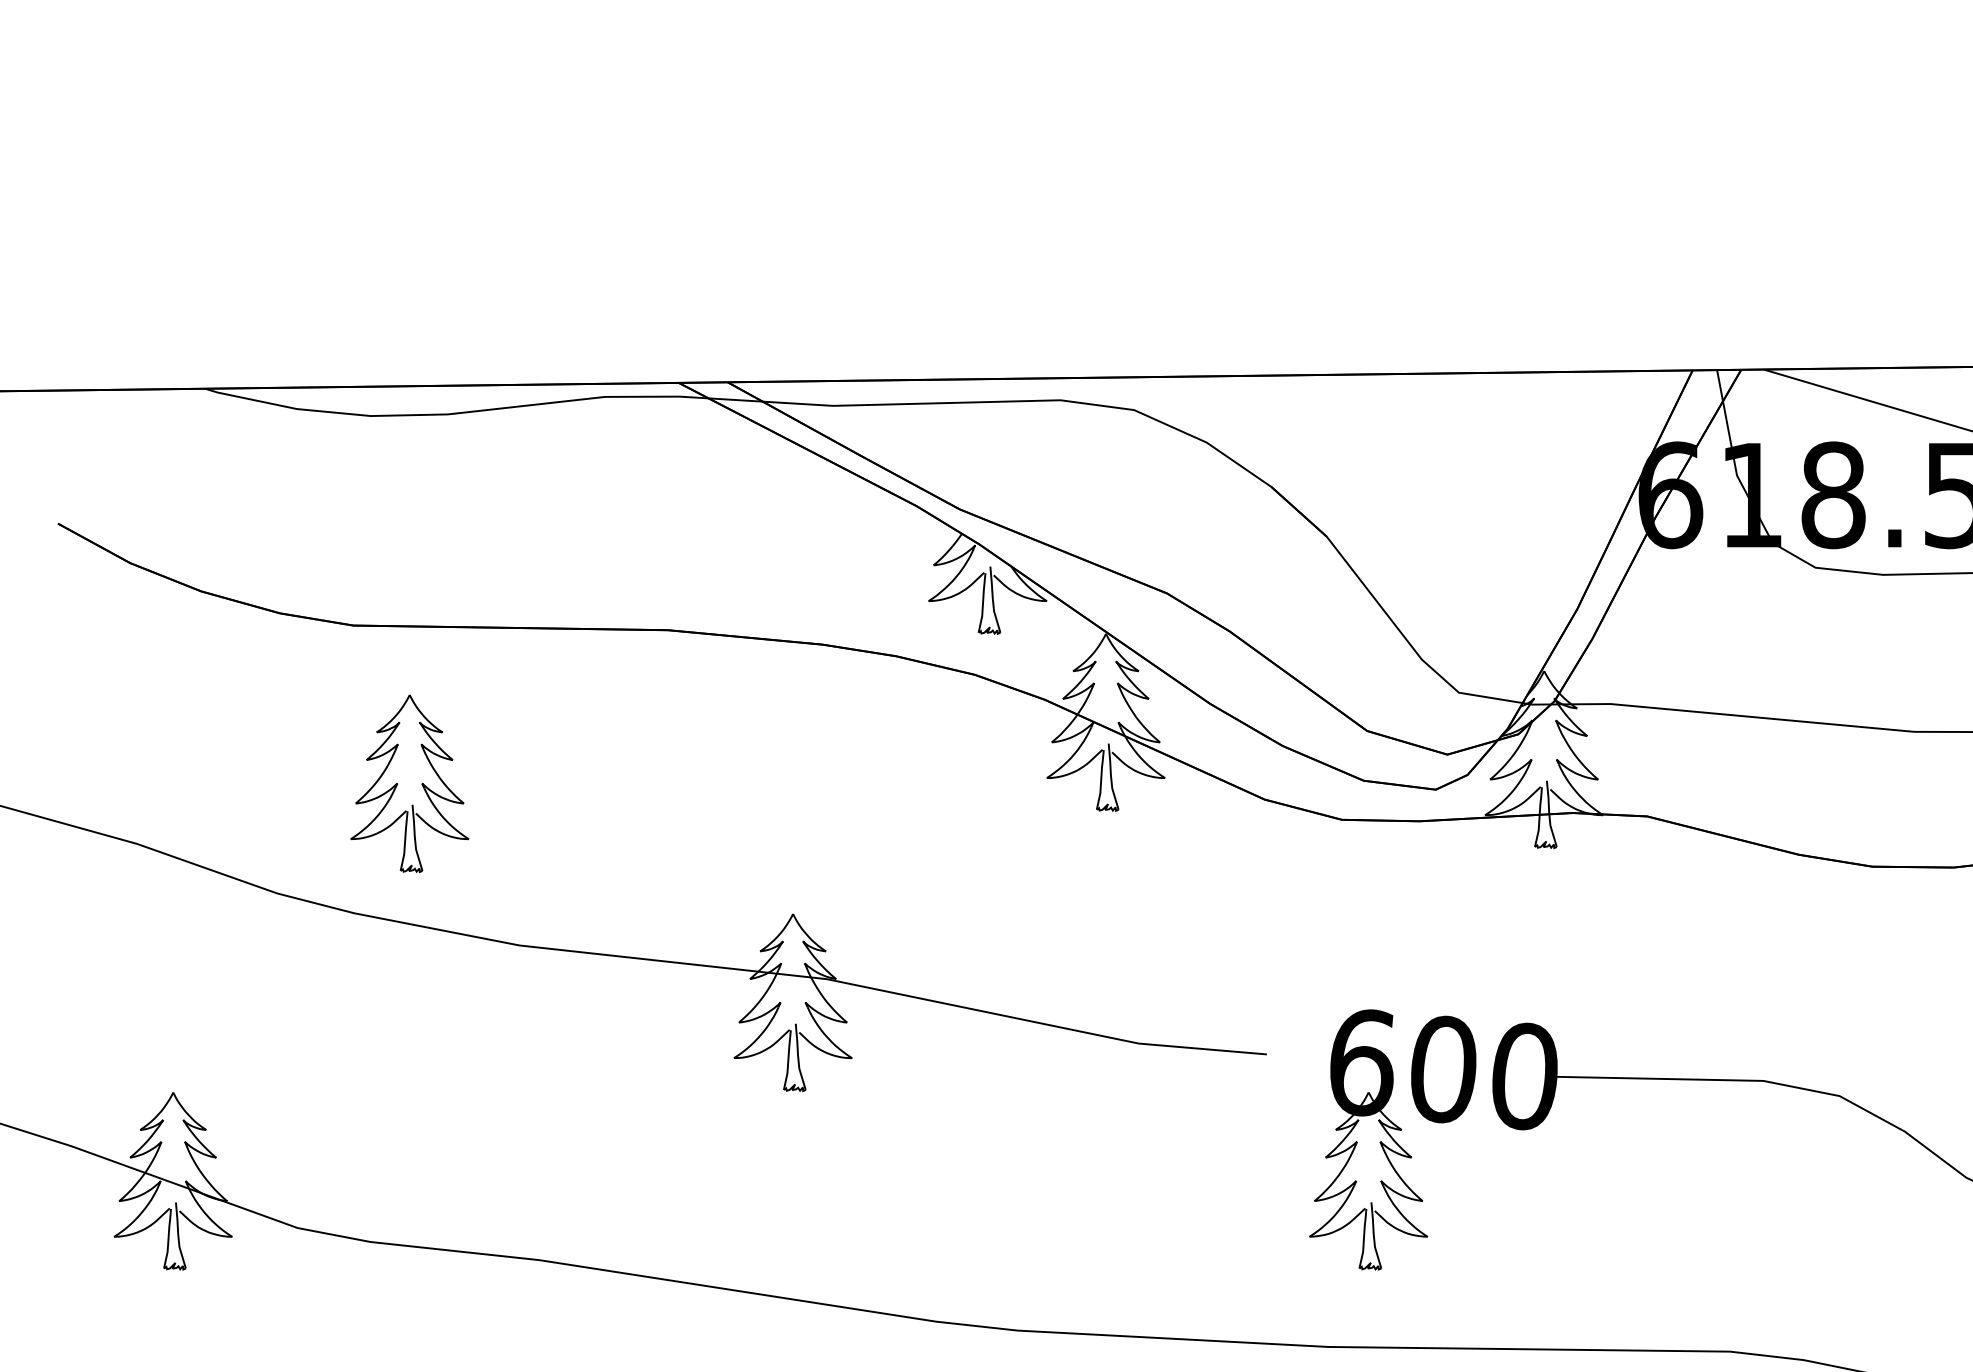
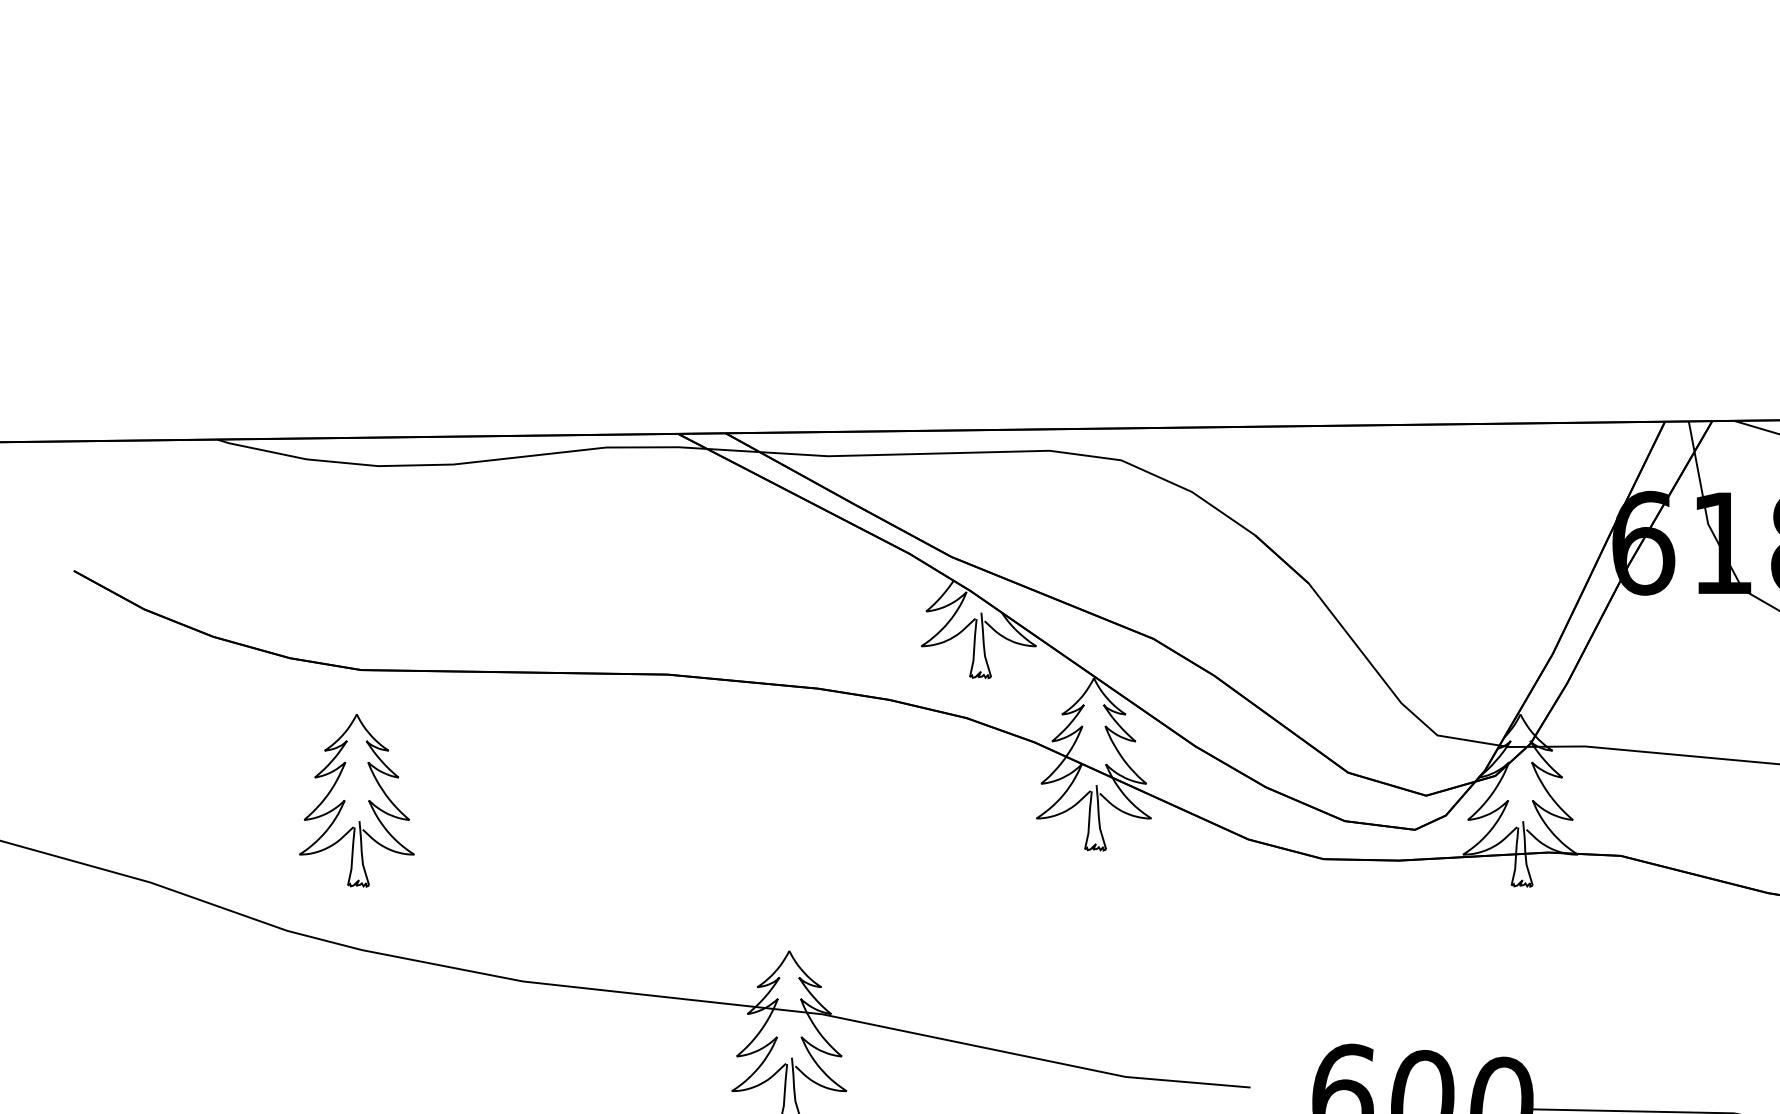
part: (409, 783) -> (356, 800), moved

